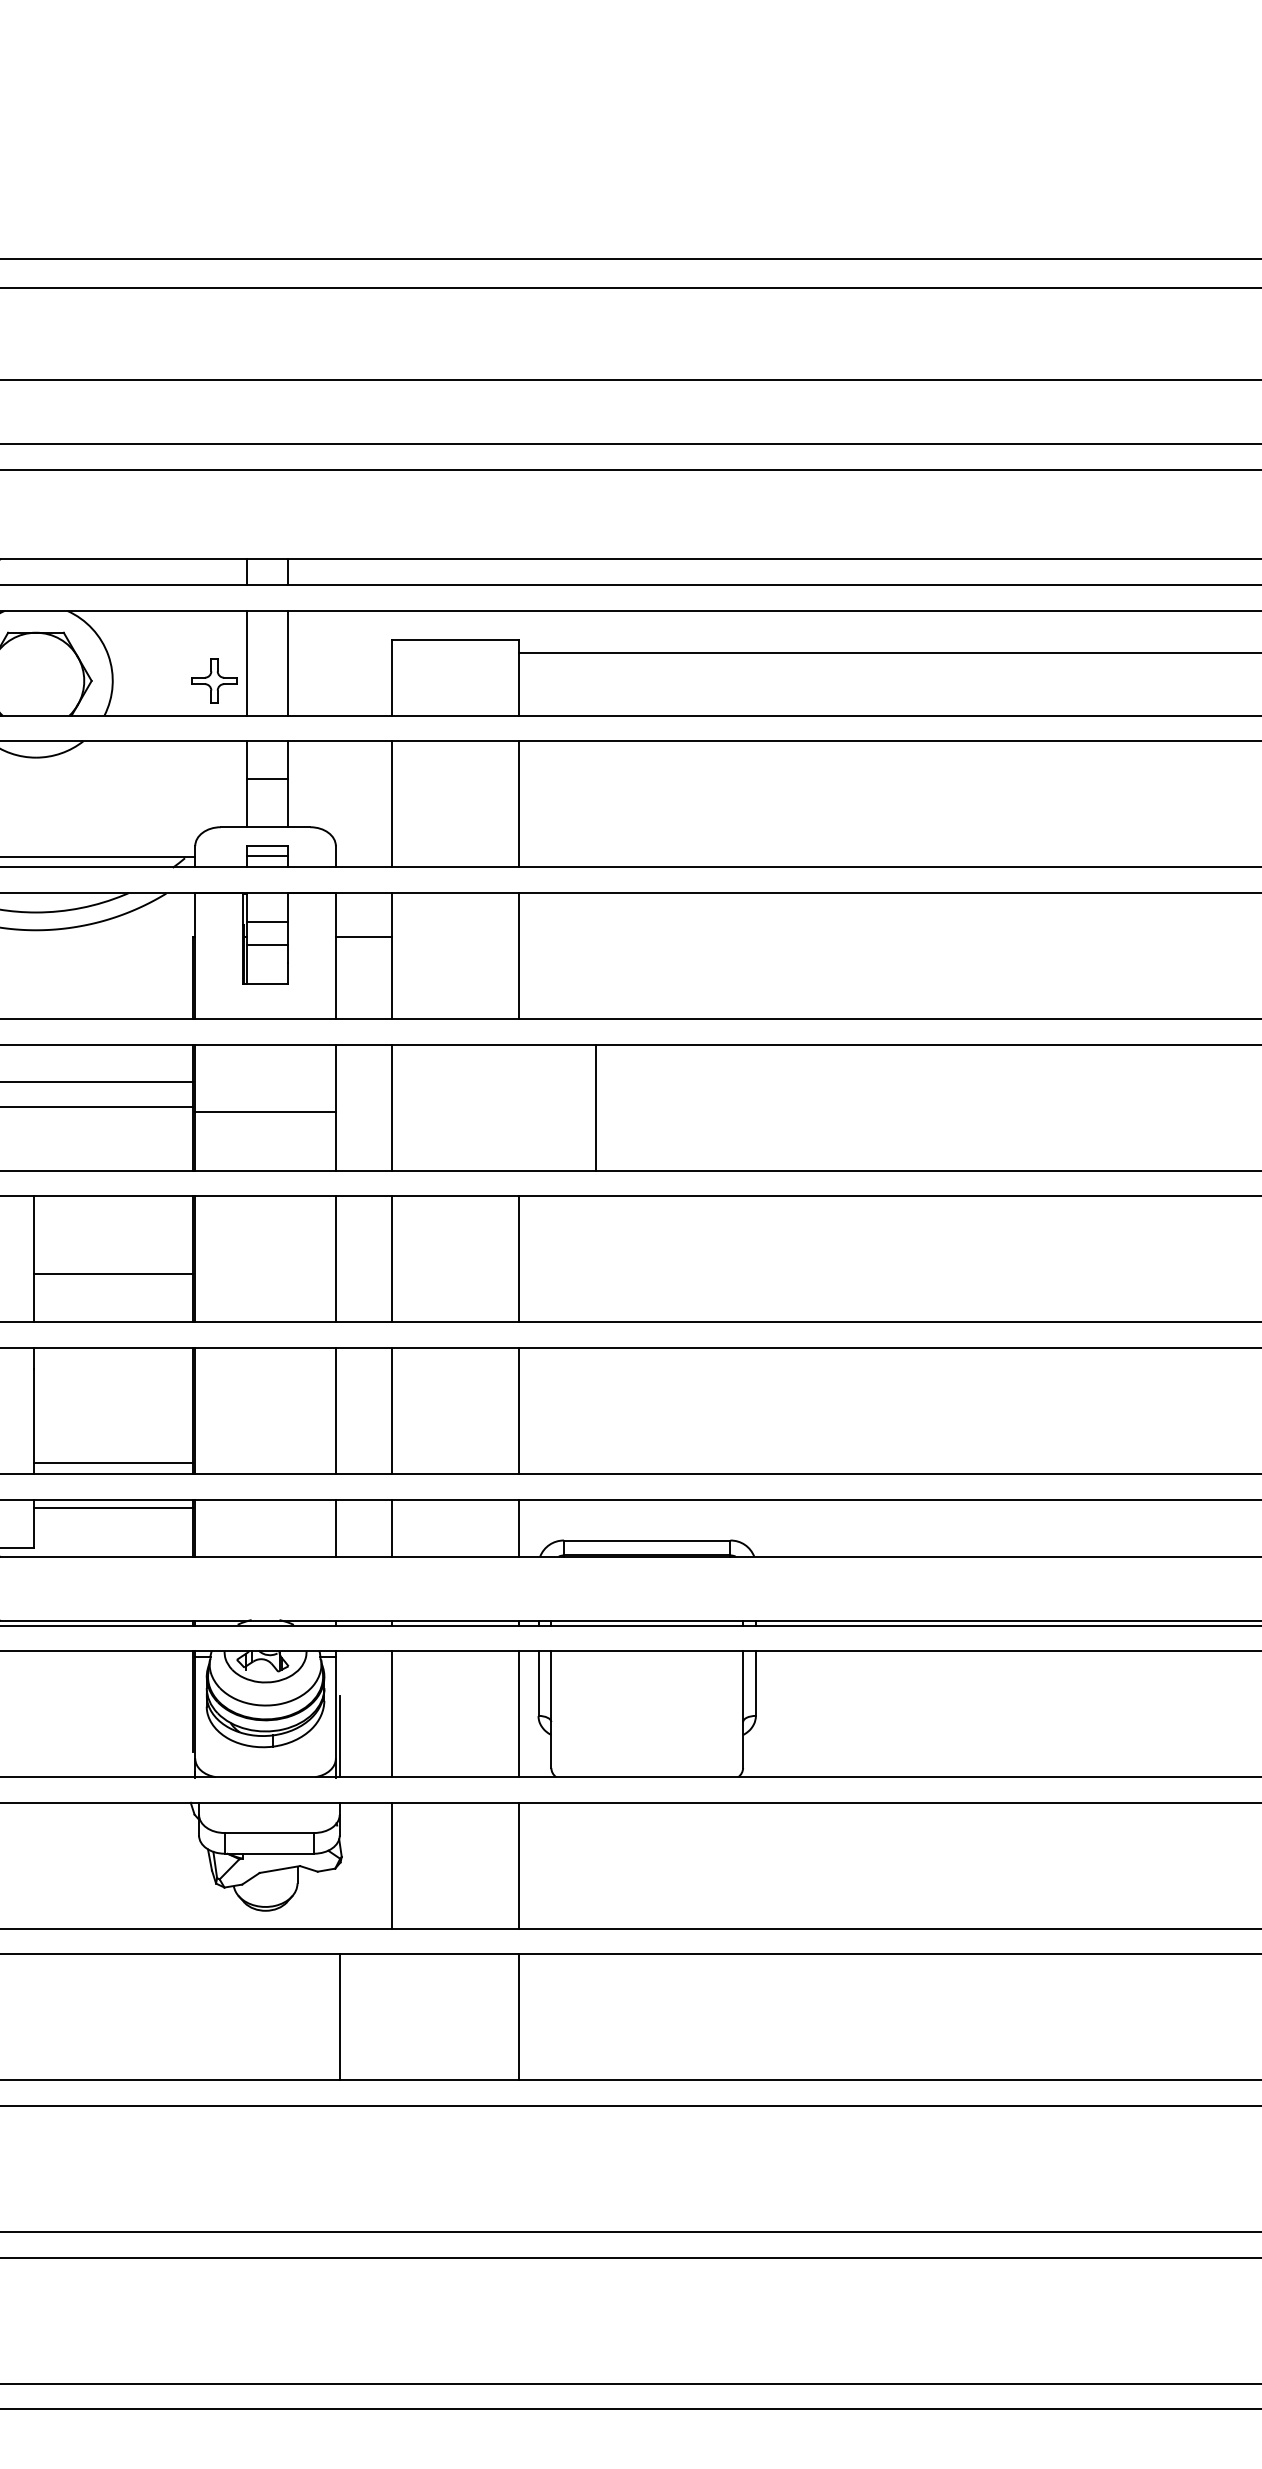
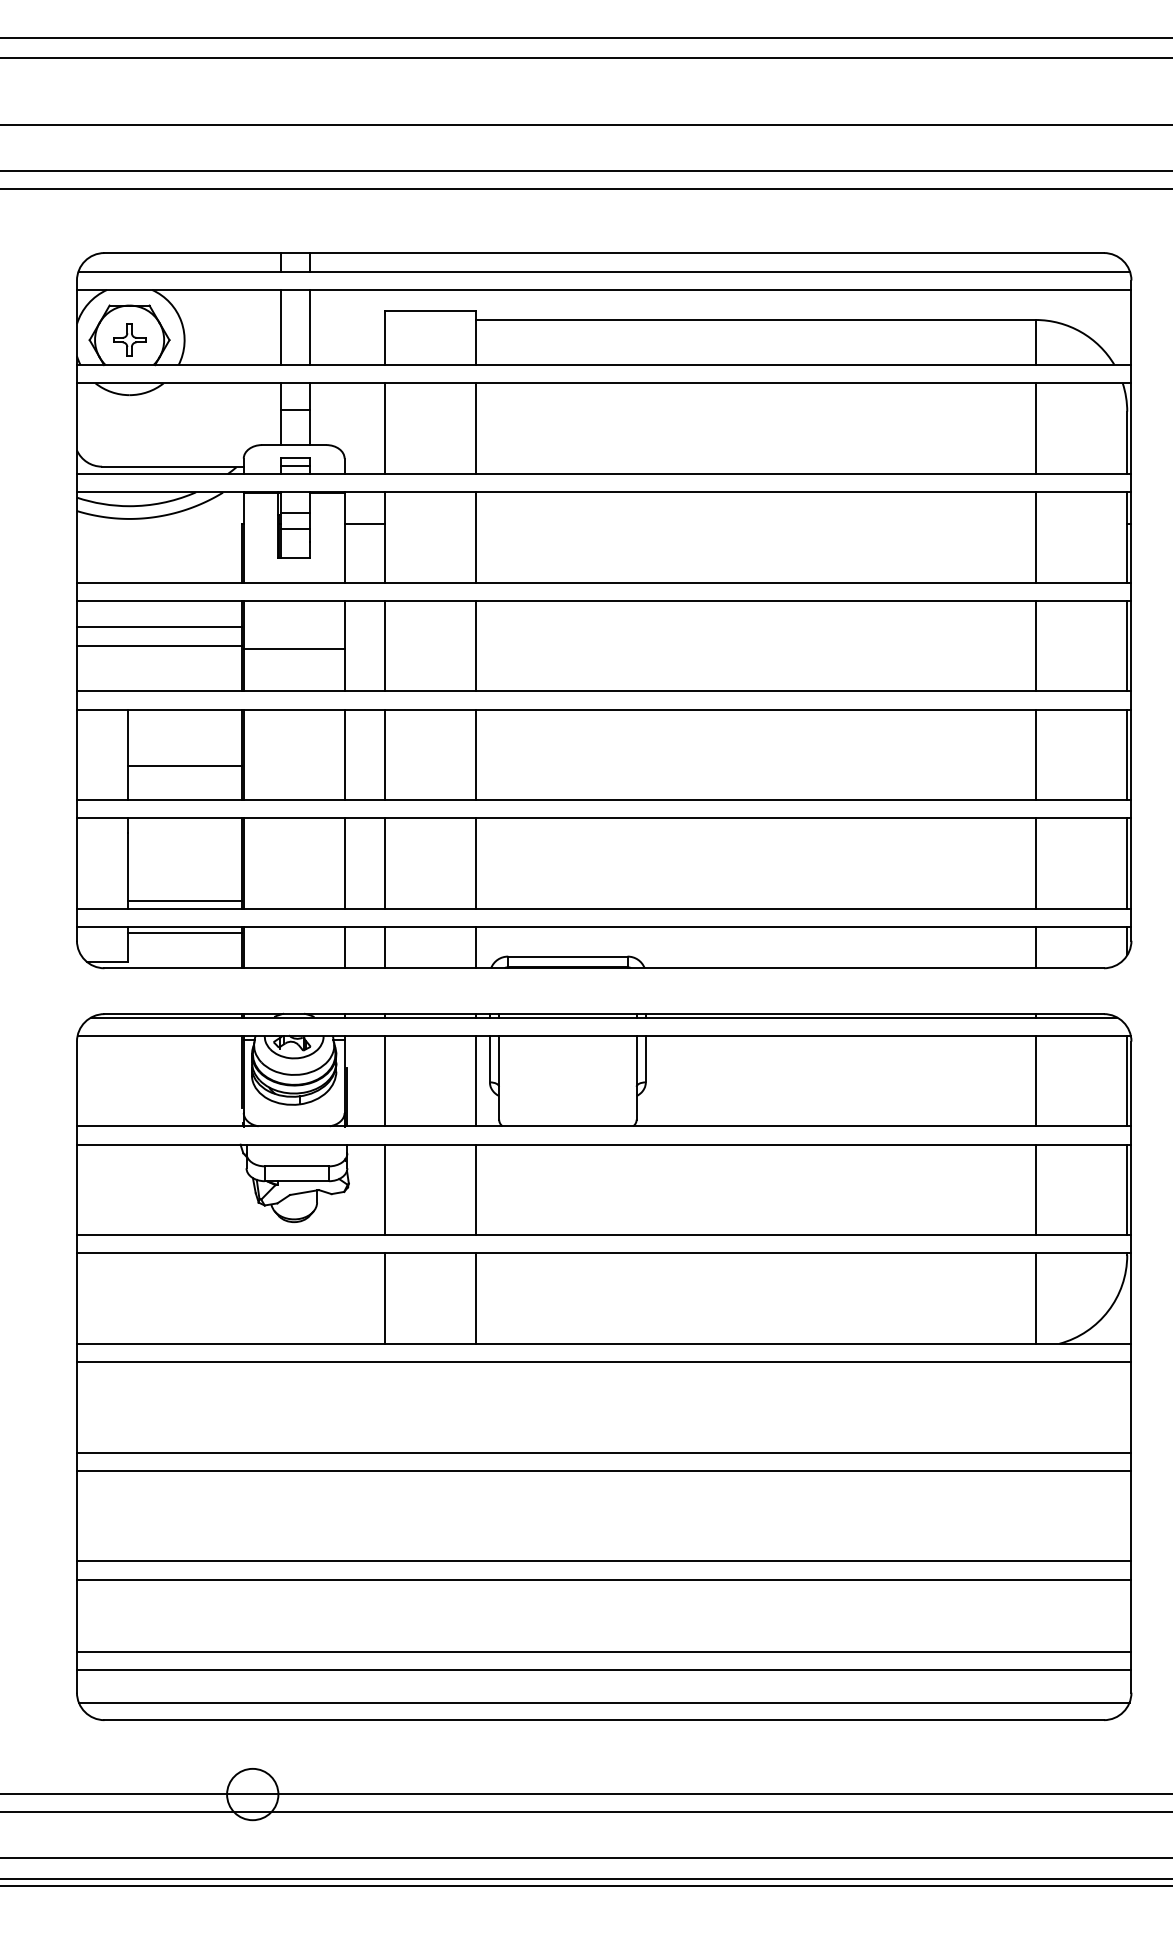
part: (214, 680) -> (129, 339), moved
line: (596, 1106) -> (476, 645), moved
line: (339, 2017) -> (384, 1298), moved

